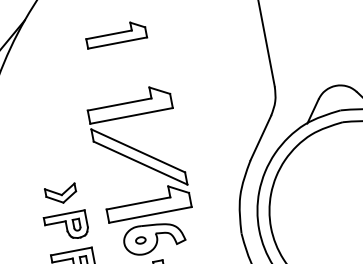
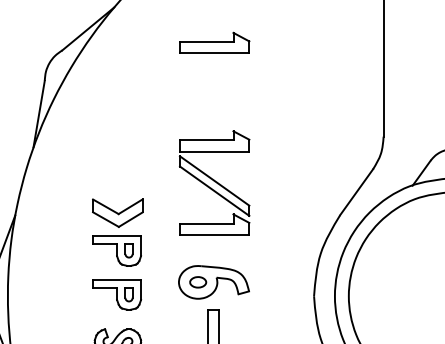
part: (138, 152) -> (214, 182), size x0.71
part: (60, 194) -> (117, 212), size x1.43
part: (141, 240) -> (198, 282), size x1.43

